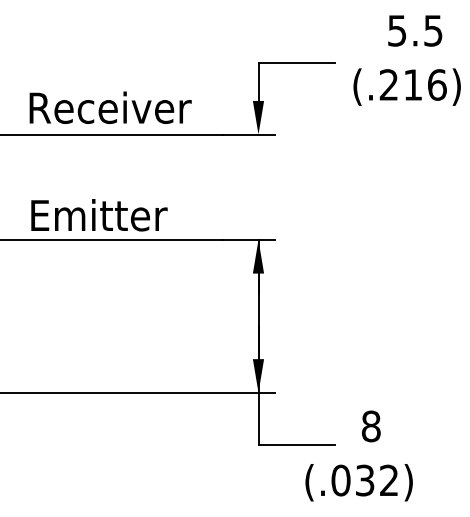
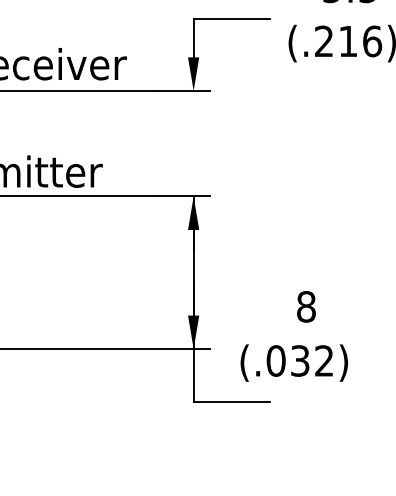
text: (358, 455) -> (293, 335), moved

